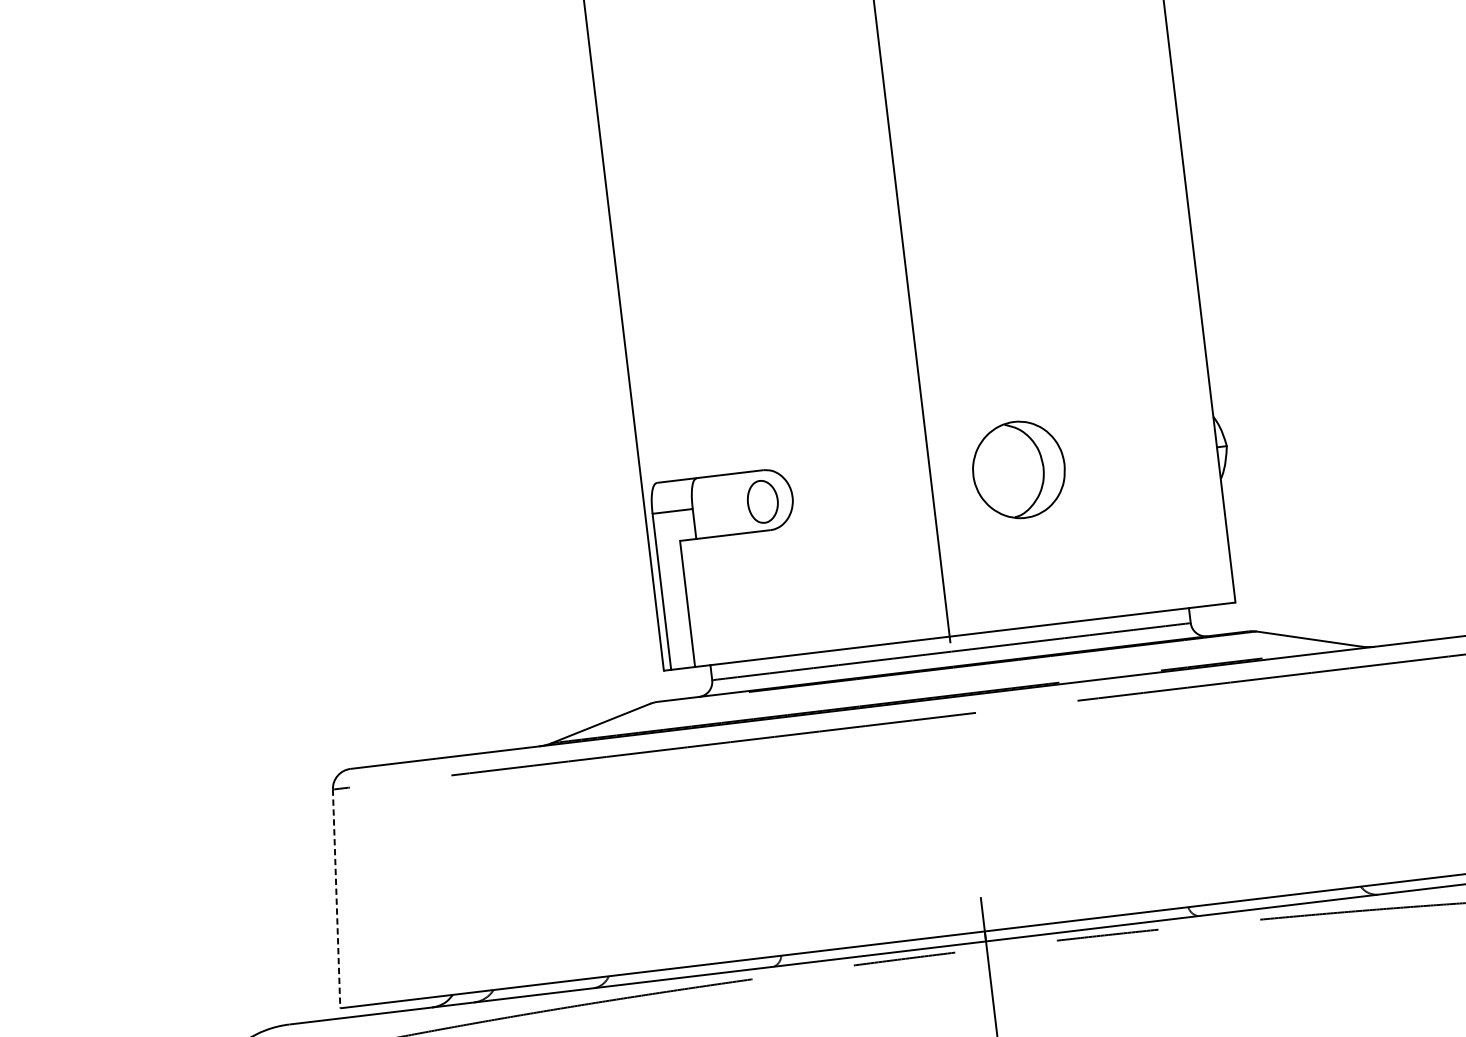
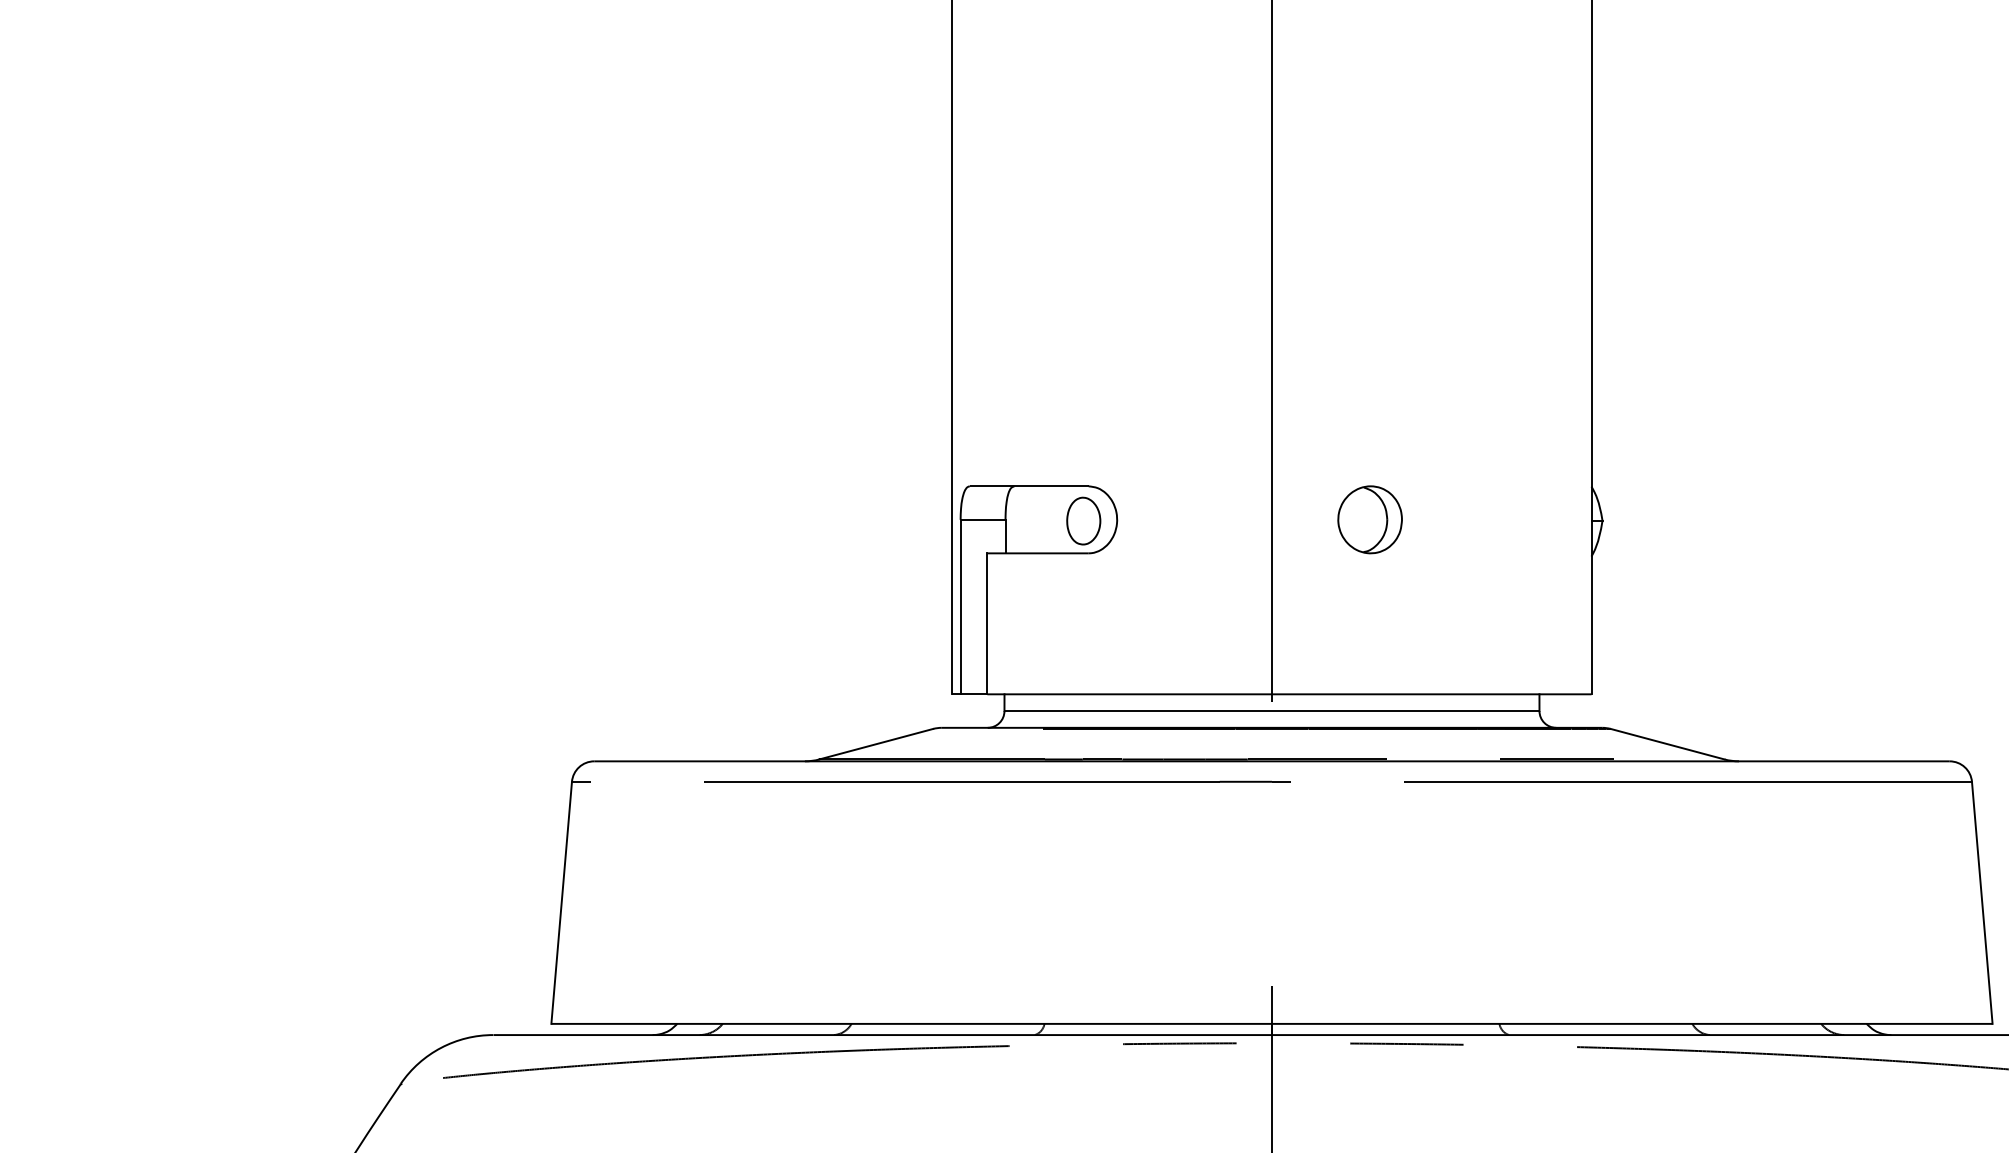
part: (1018, 469) -> (1369, 519), size x0.62
line: (336, 899) -> (561, 903), dashed -> solid

